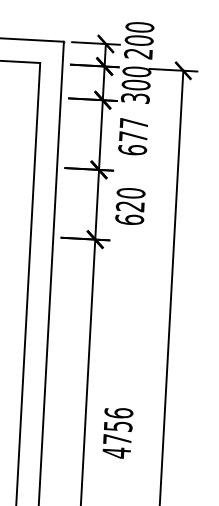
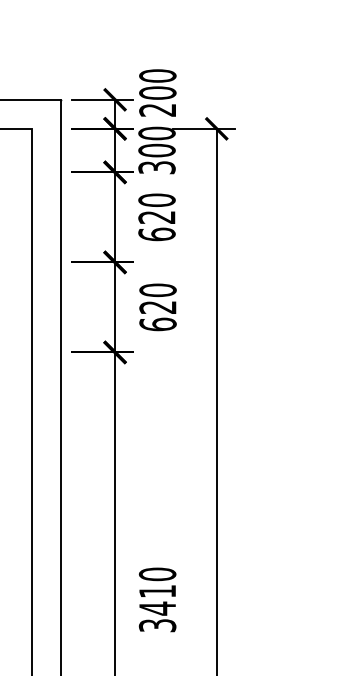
text: (133, 129) -> (156, 208), 677 -> 620
text: (117, 432) -> (157, 599), 4756 -> 3410

